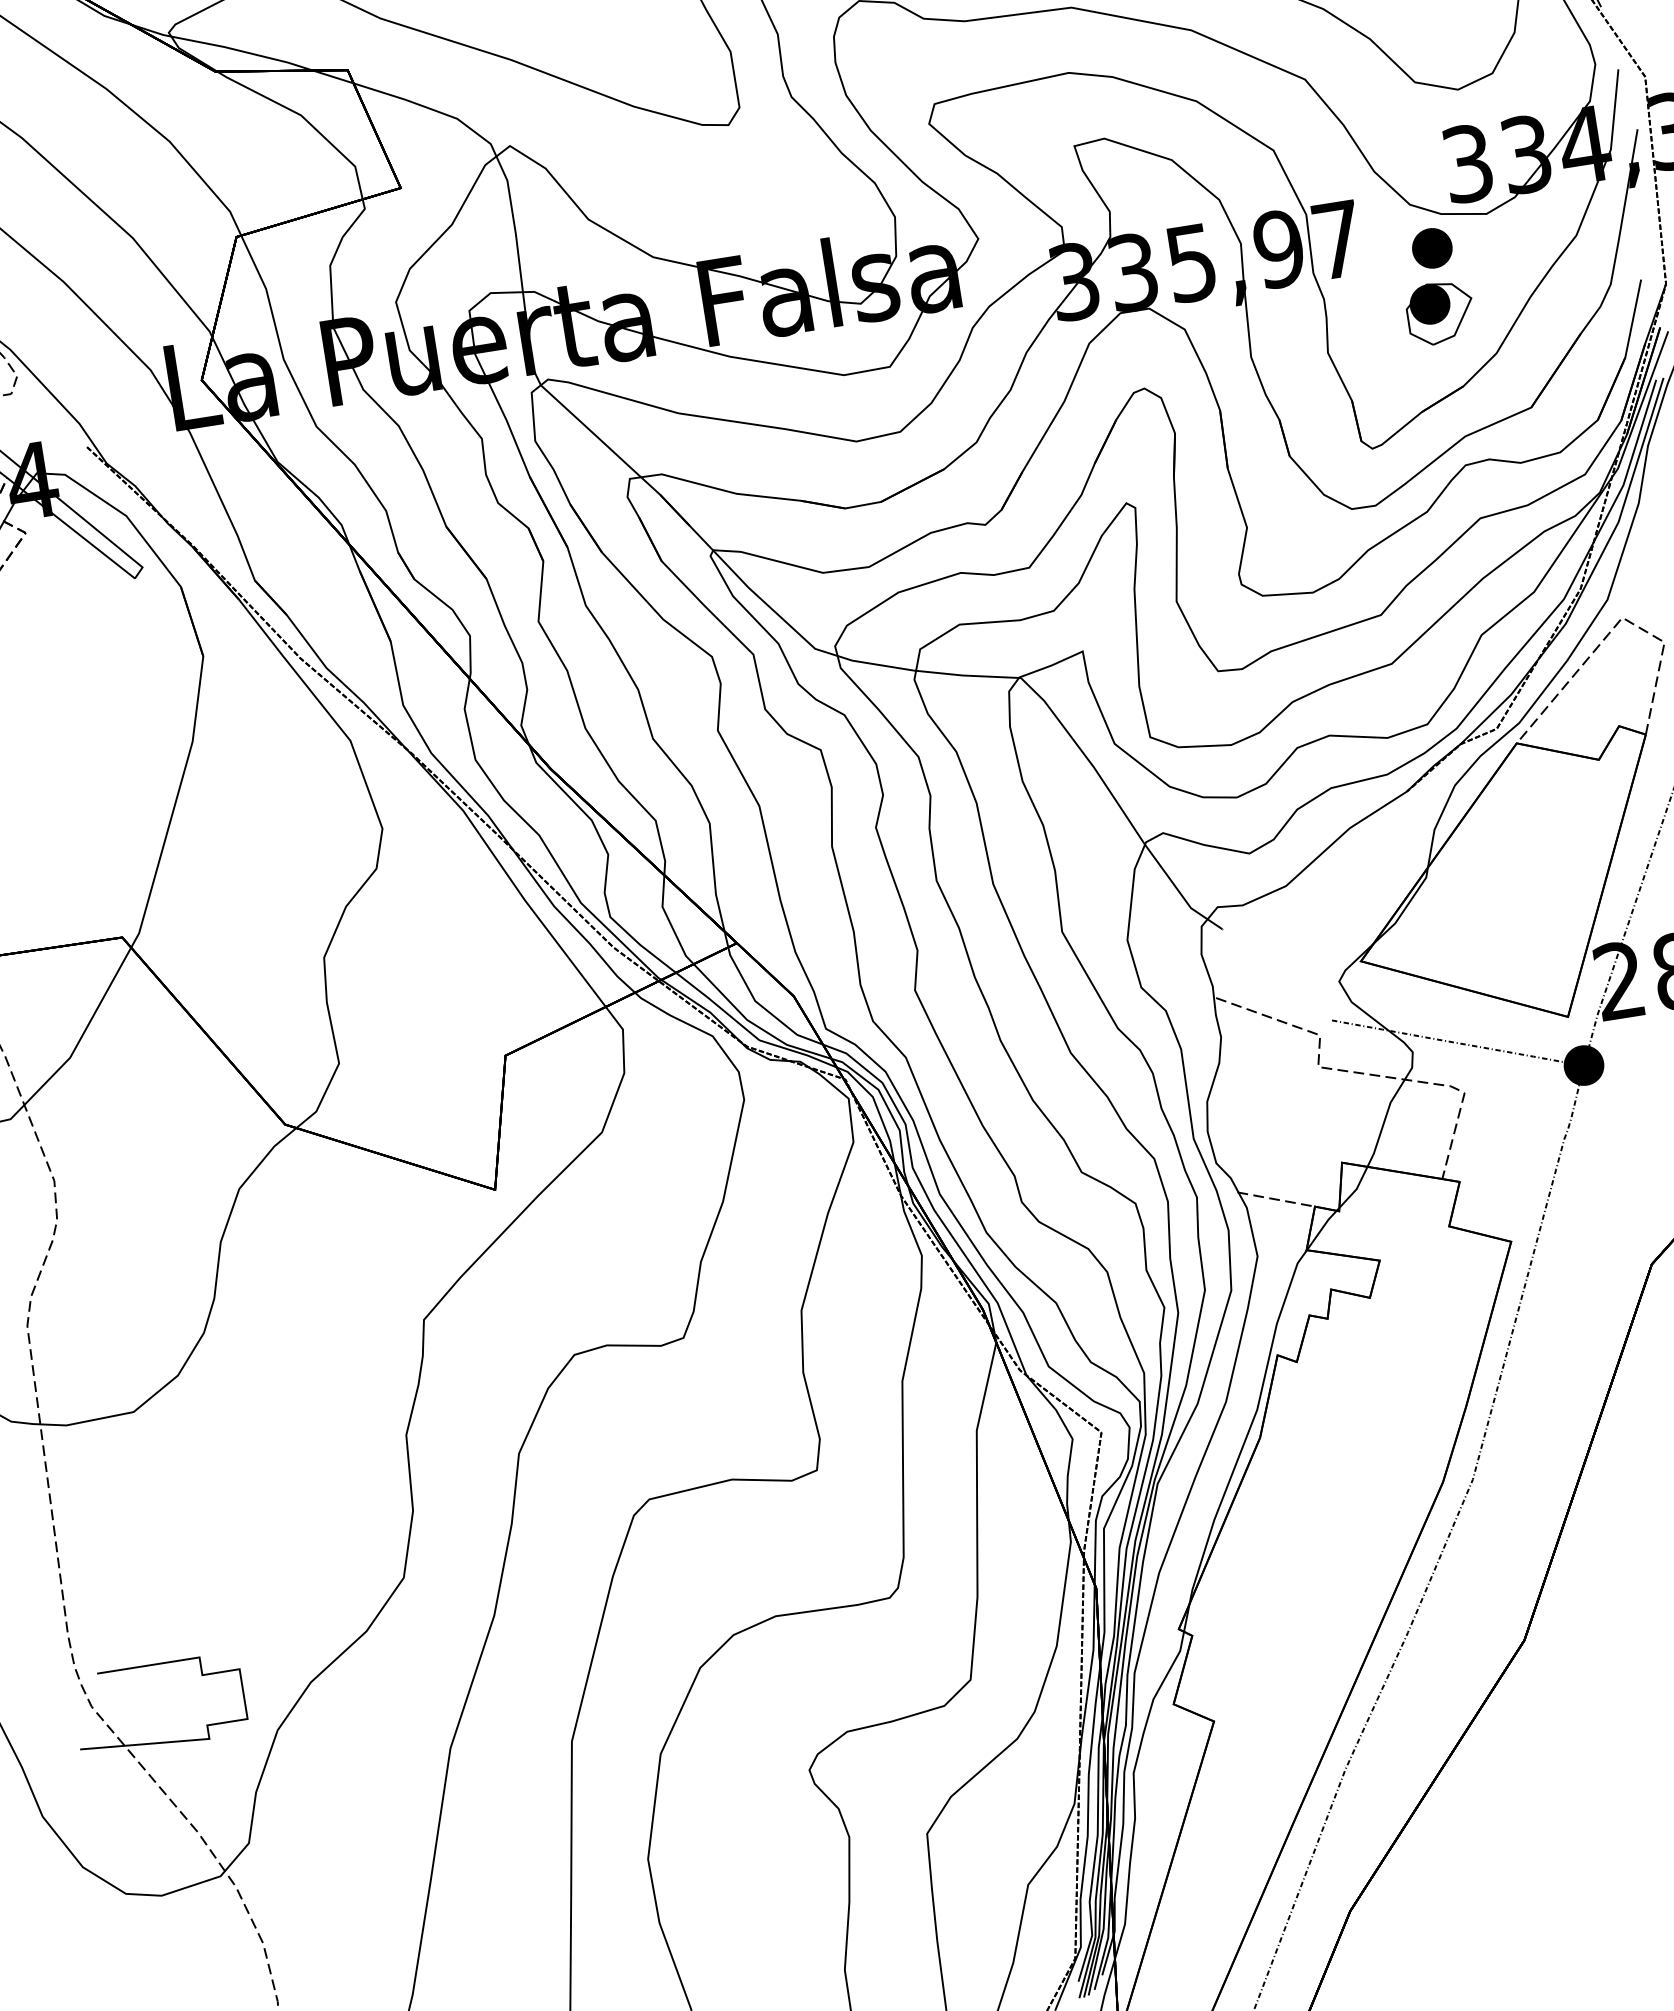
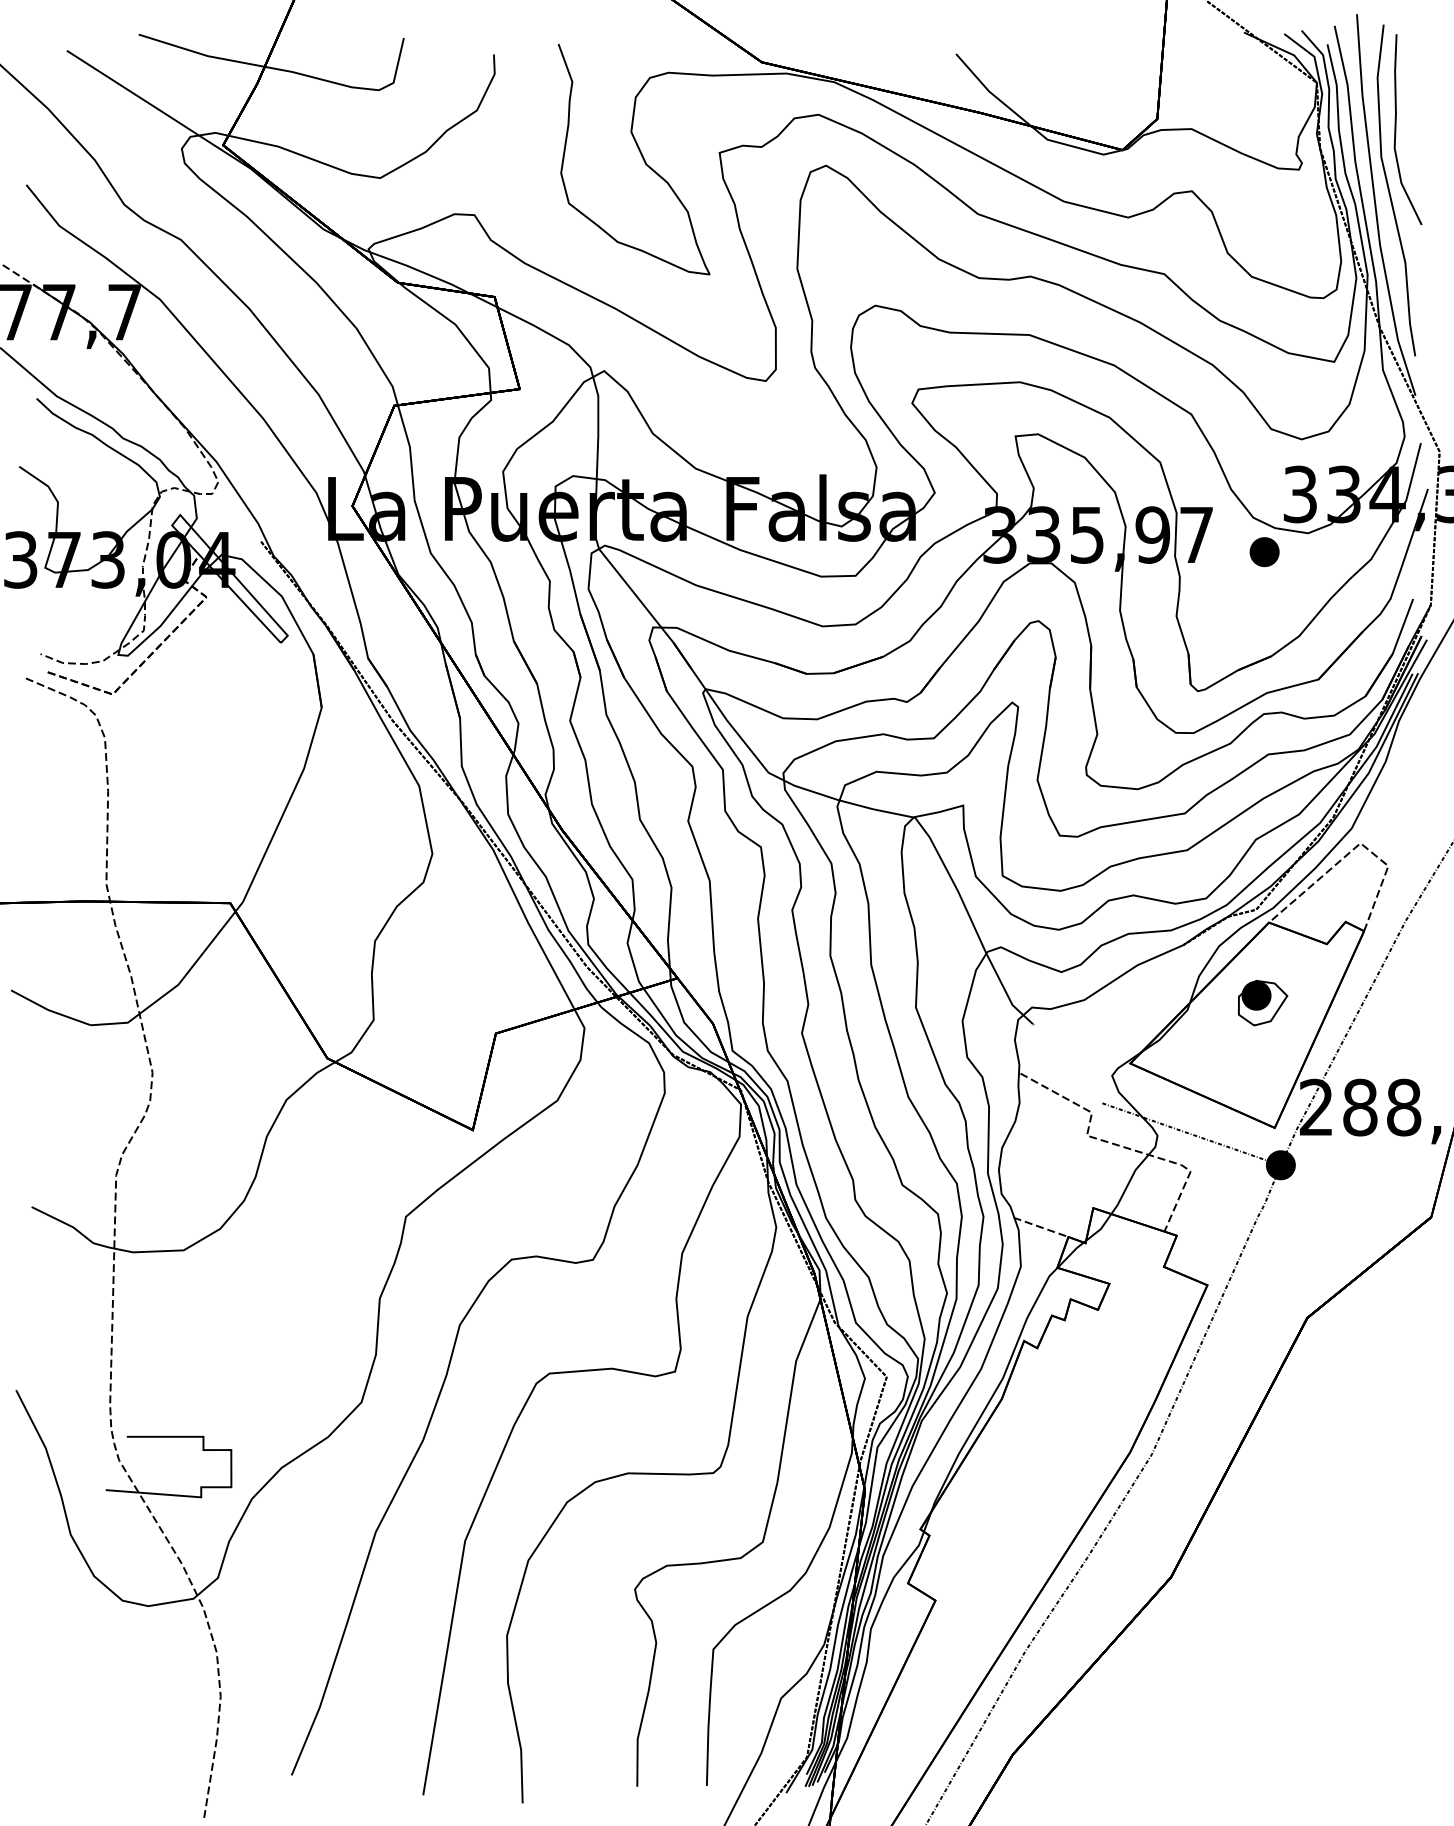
part: (1441, 313) -> (1263, 1003), moved

